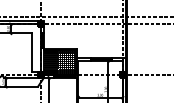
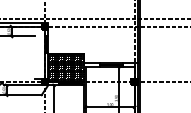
line: (32, 52) -> (35, 57), removed

